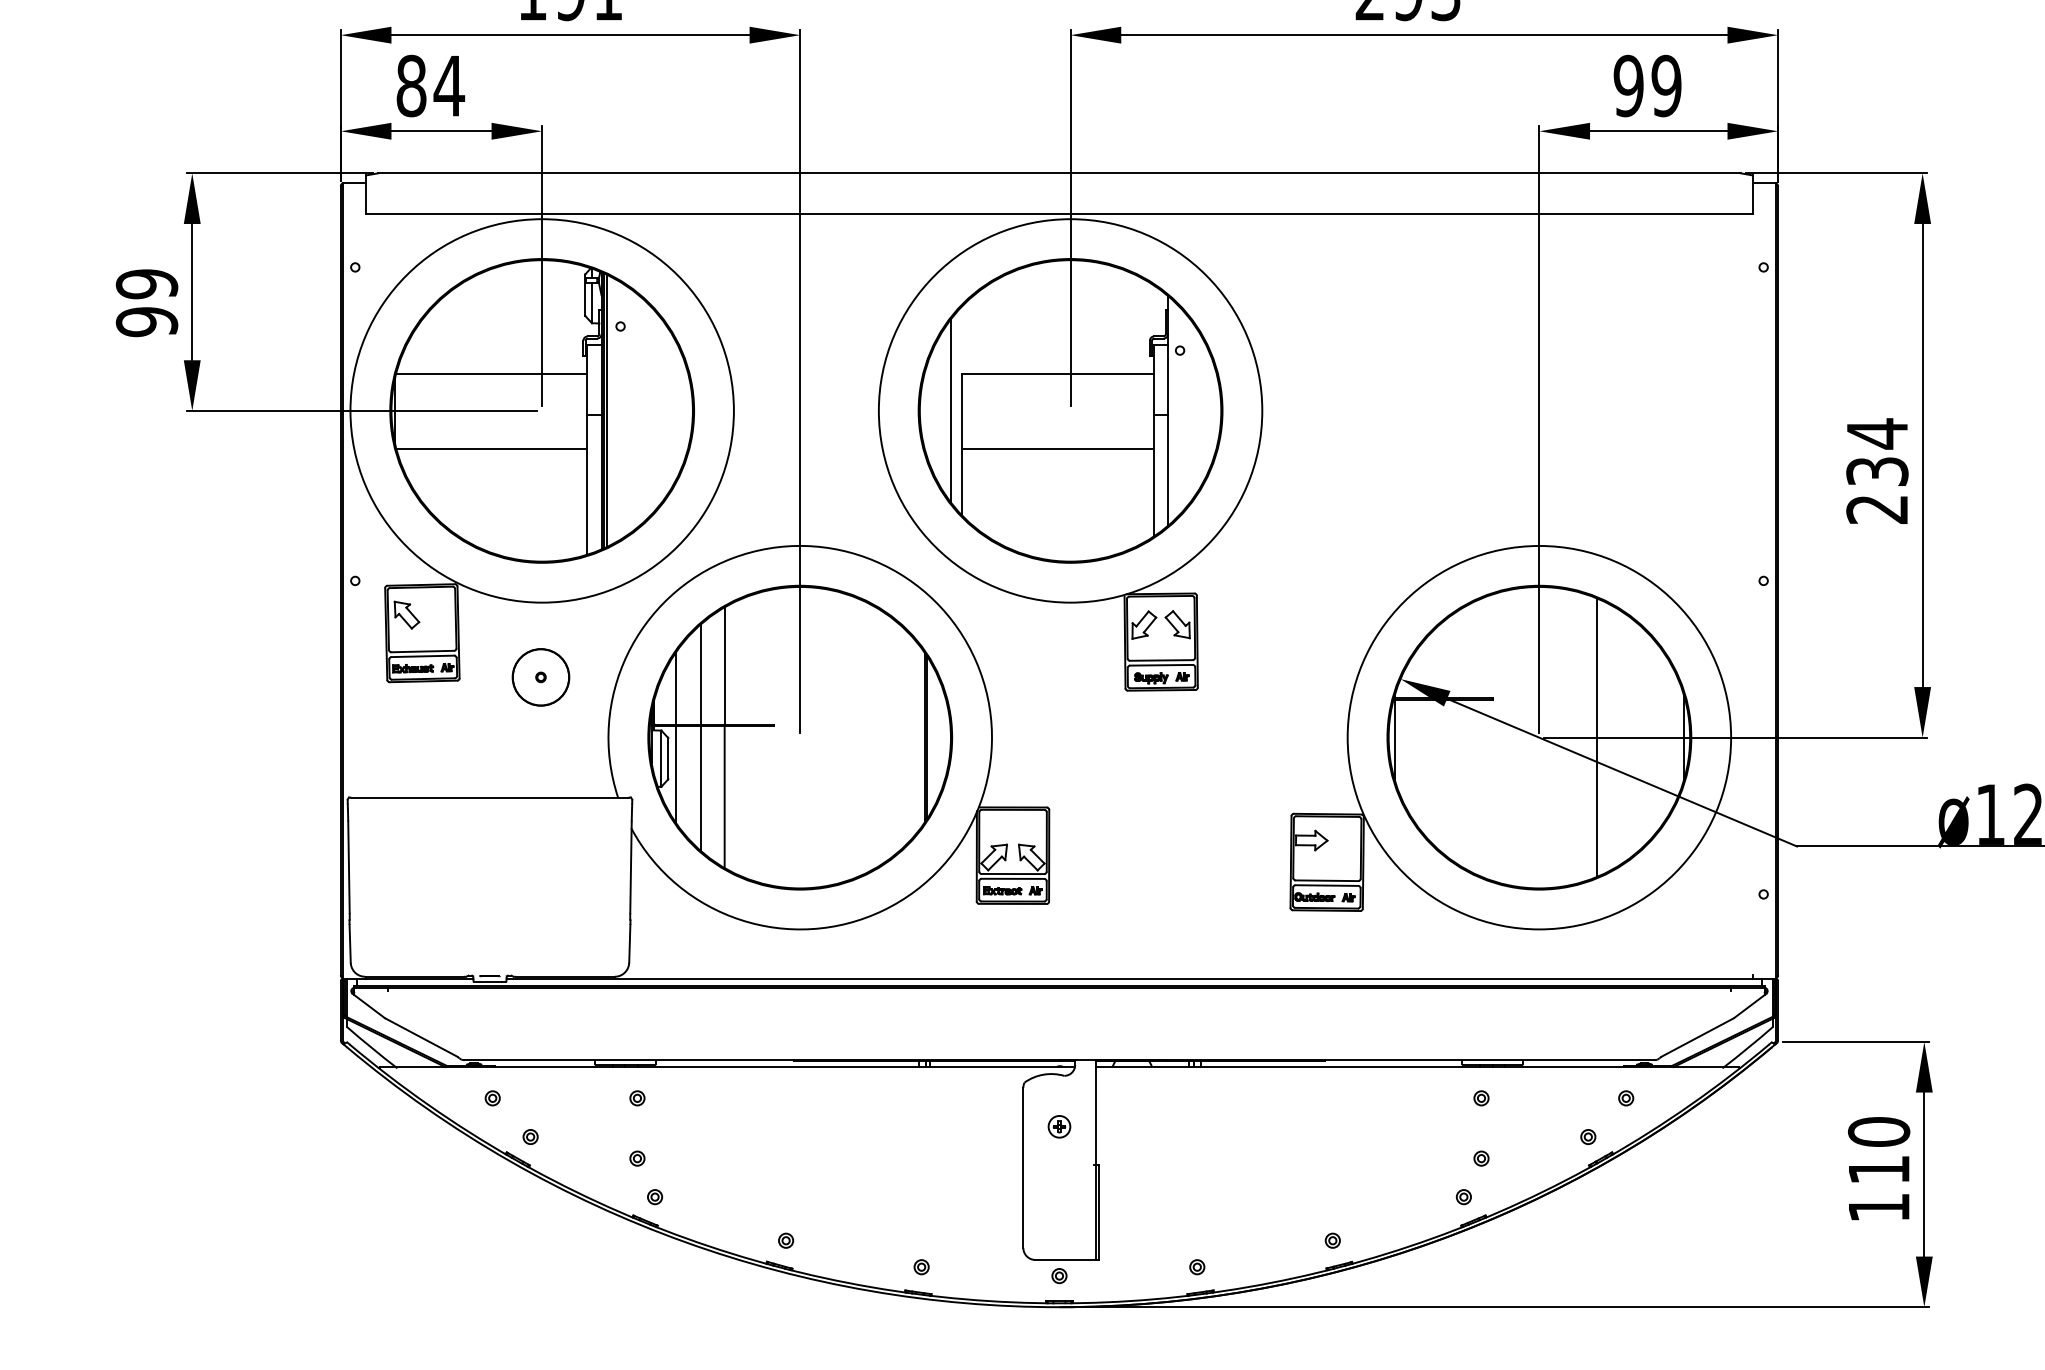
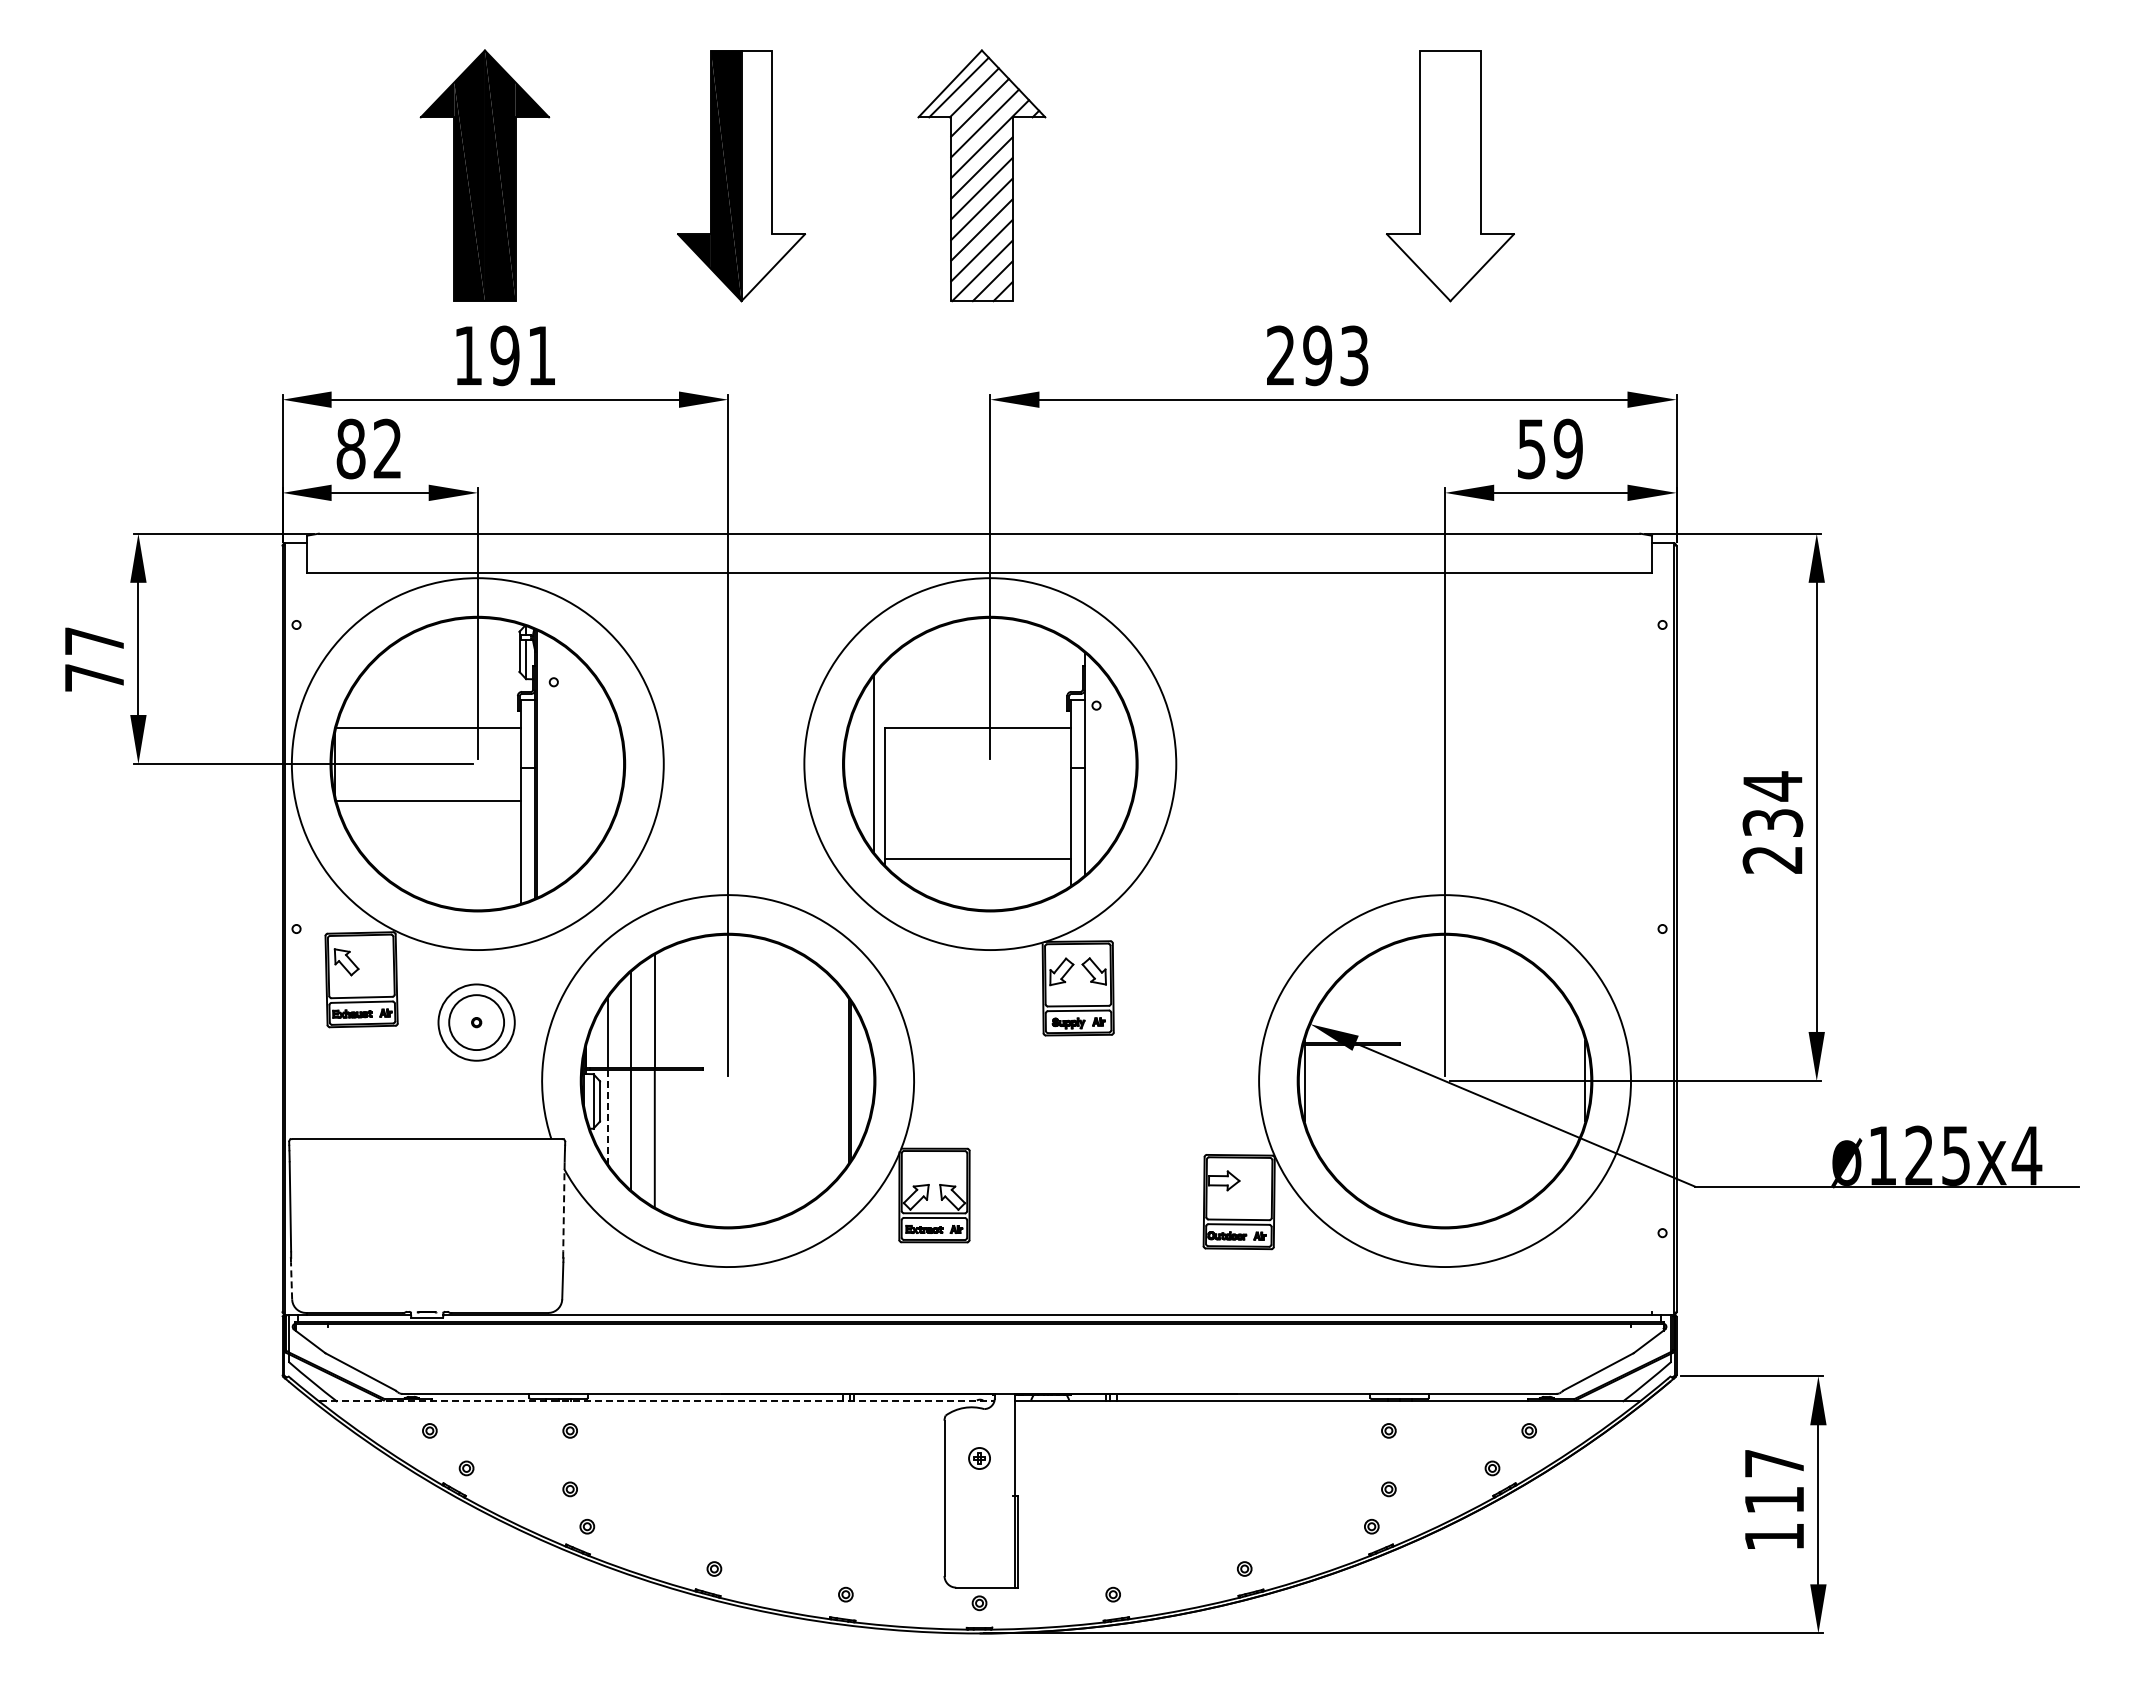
text: (449, 85) -> (387, 448), 84 -> 82
text: (1628, 85) -> (1531, 448), 99 -> 59
text: (146, 303) -> (94, 659), 99 -> 77
line: (606, 410) -> (540, 763), removed
line: (1057, 449) -> (977, 859), moved
circle: (540, 677) -> (476, 1022), size x1.4
line: (1596, 738) -> (1500, 1081), removed
line: (675, 774) -> (607, 1116), solid -> dashed
line: (630, 867) -> (563, 1206), solid -> dashed
line: (350, 943) -> (291, 1280), solid -> dashed
line: (727, 1067) -> (657, 1400), solid -> dashed
text: (1879, 1131) -> (1774, 1463), 110 -> 117

